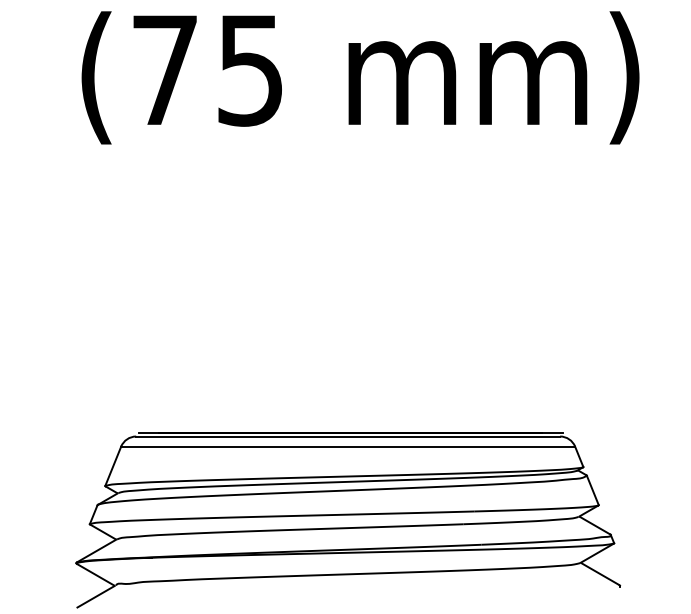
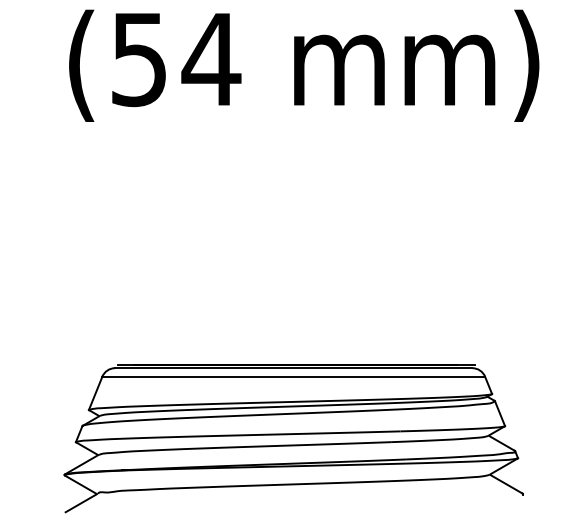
text: (209, 71) -> (176, 60), (75 -> (54

